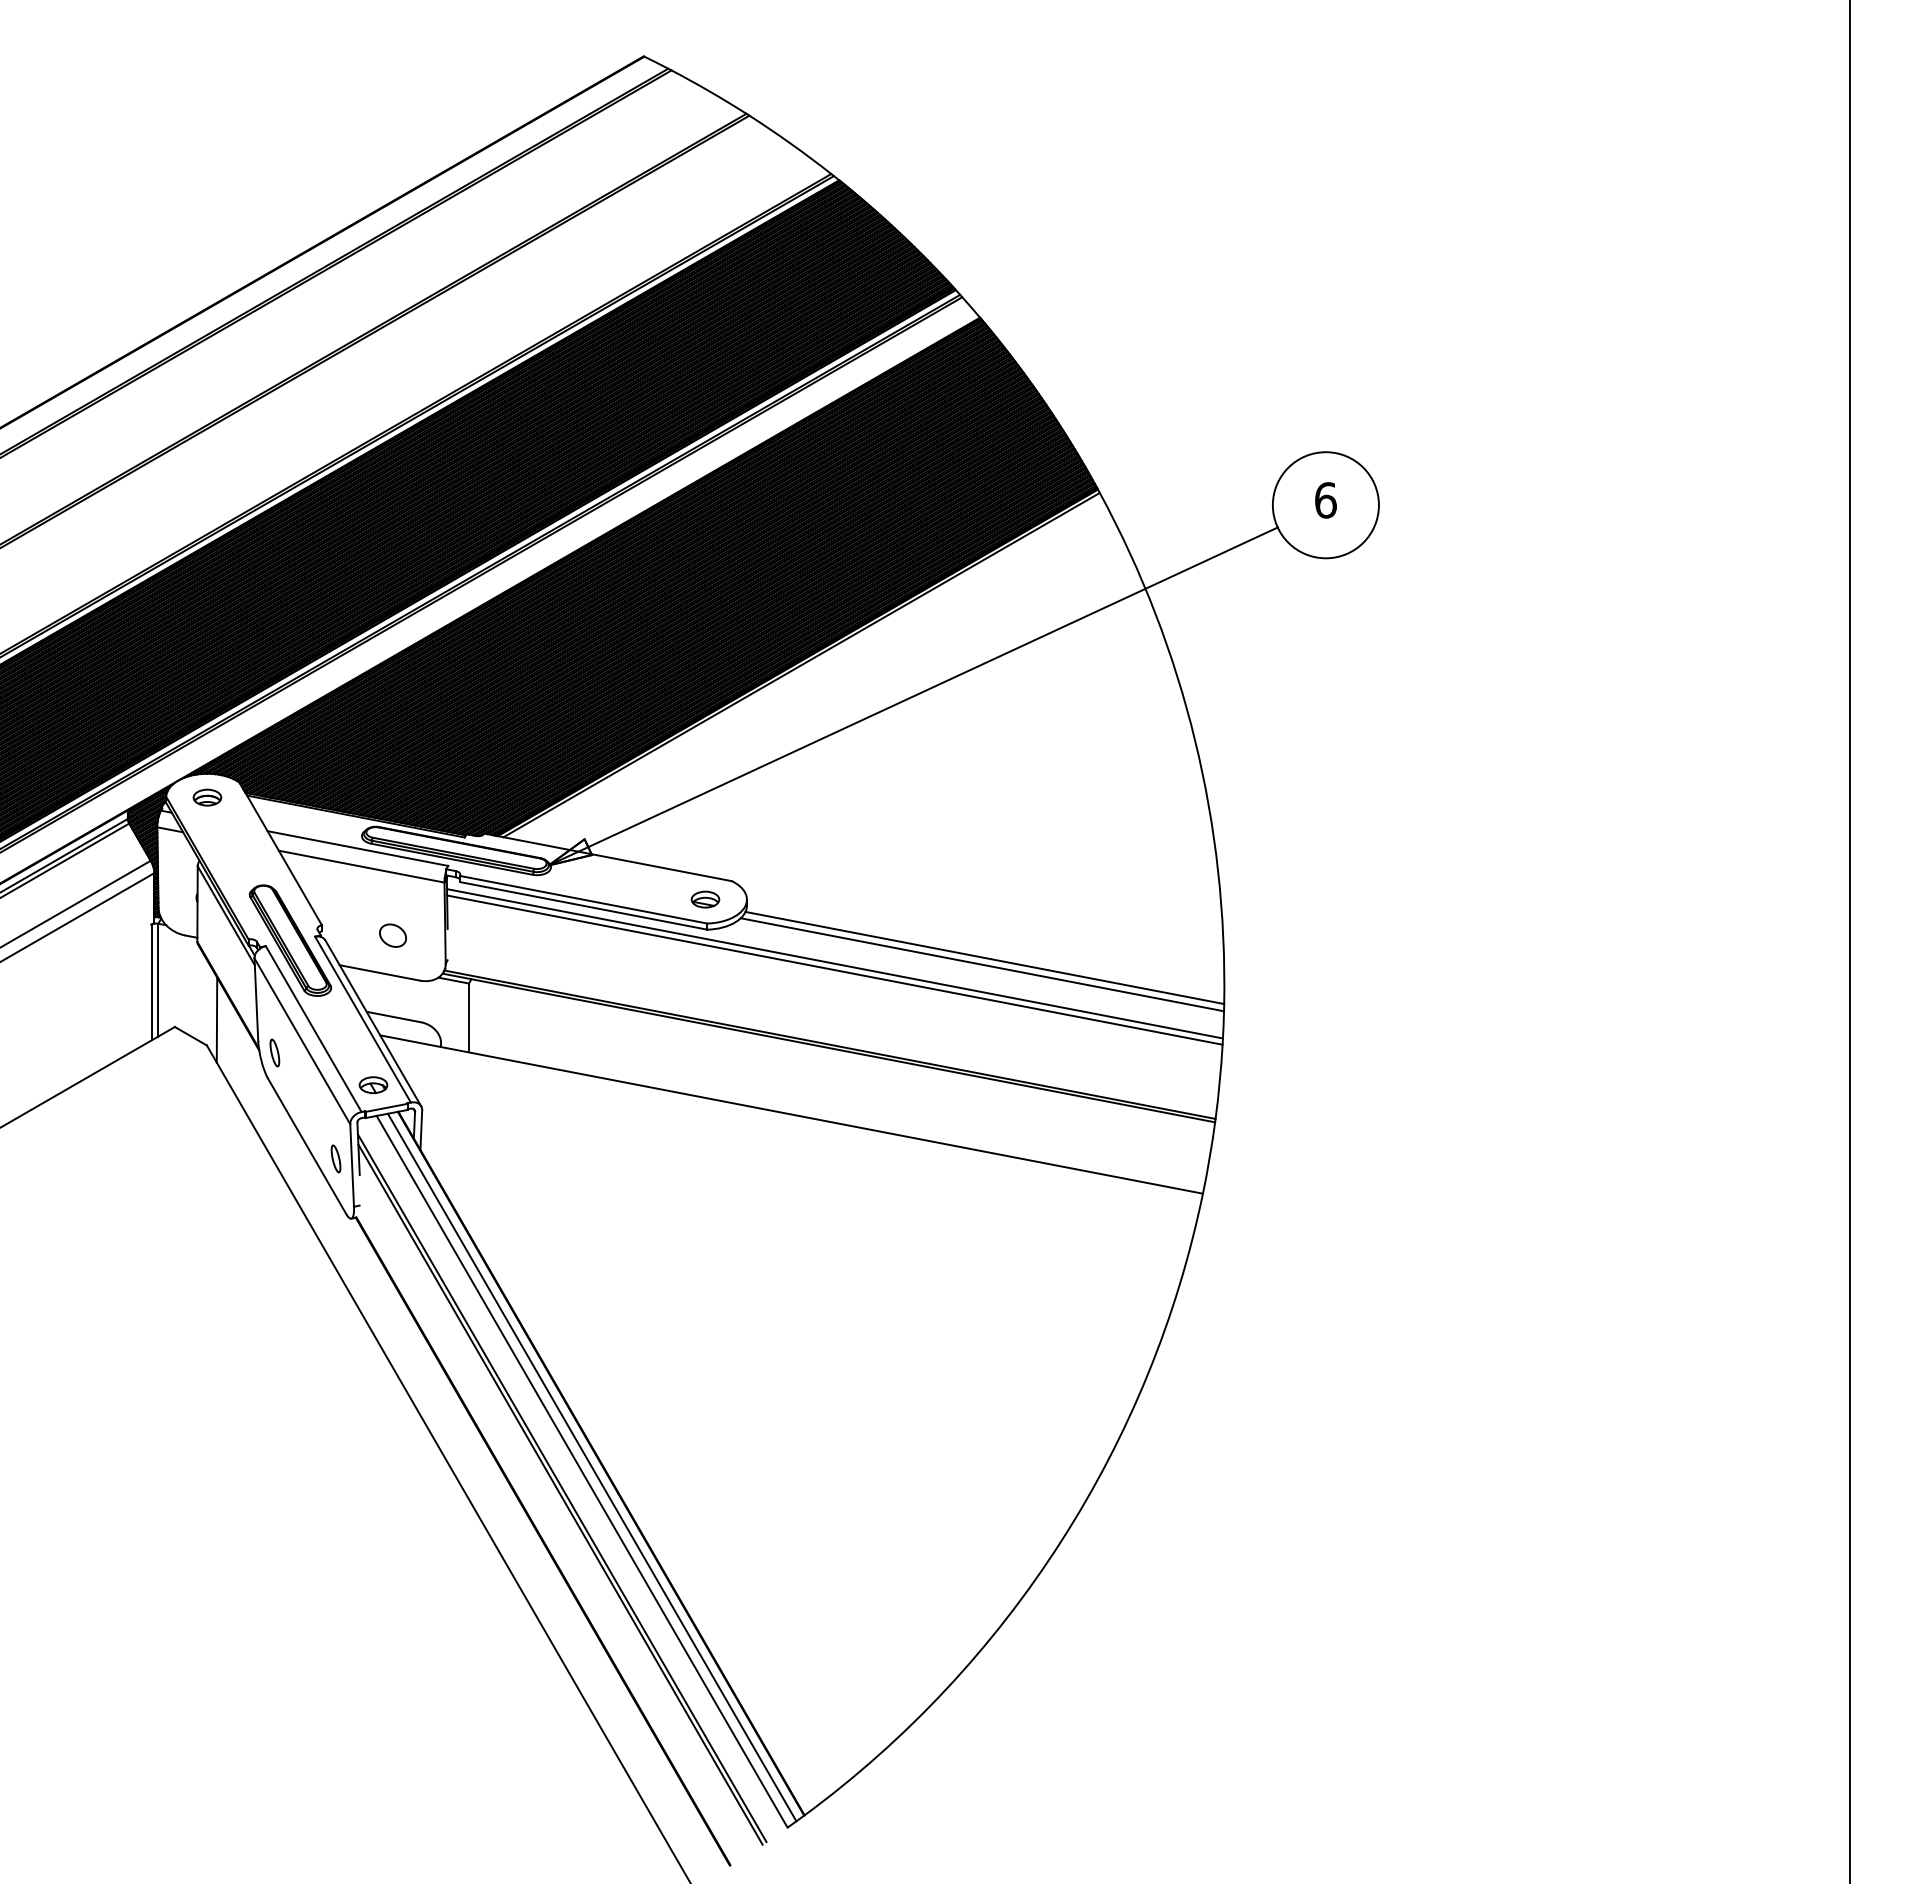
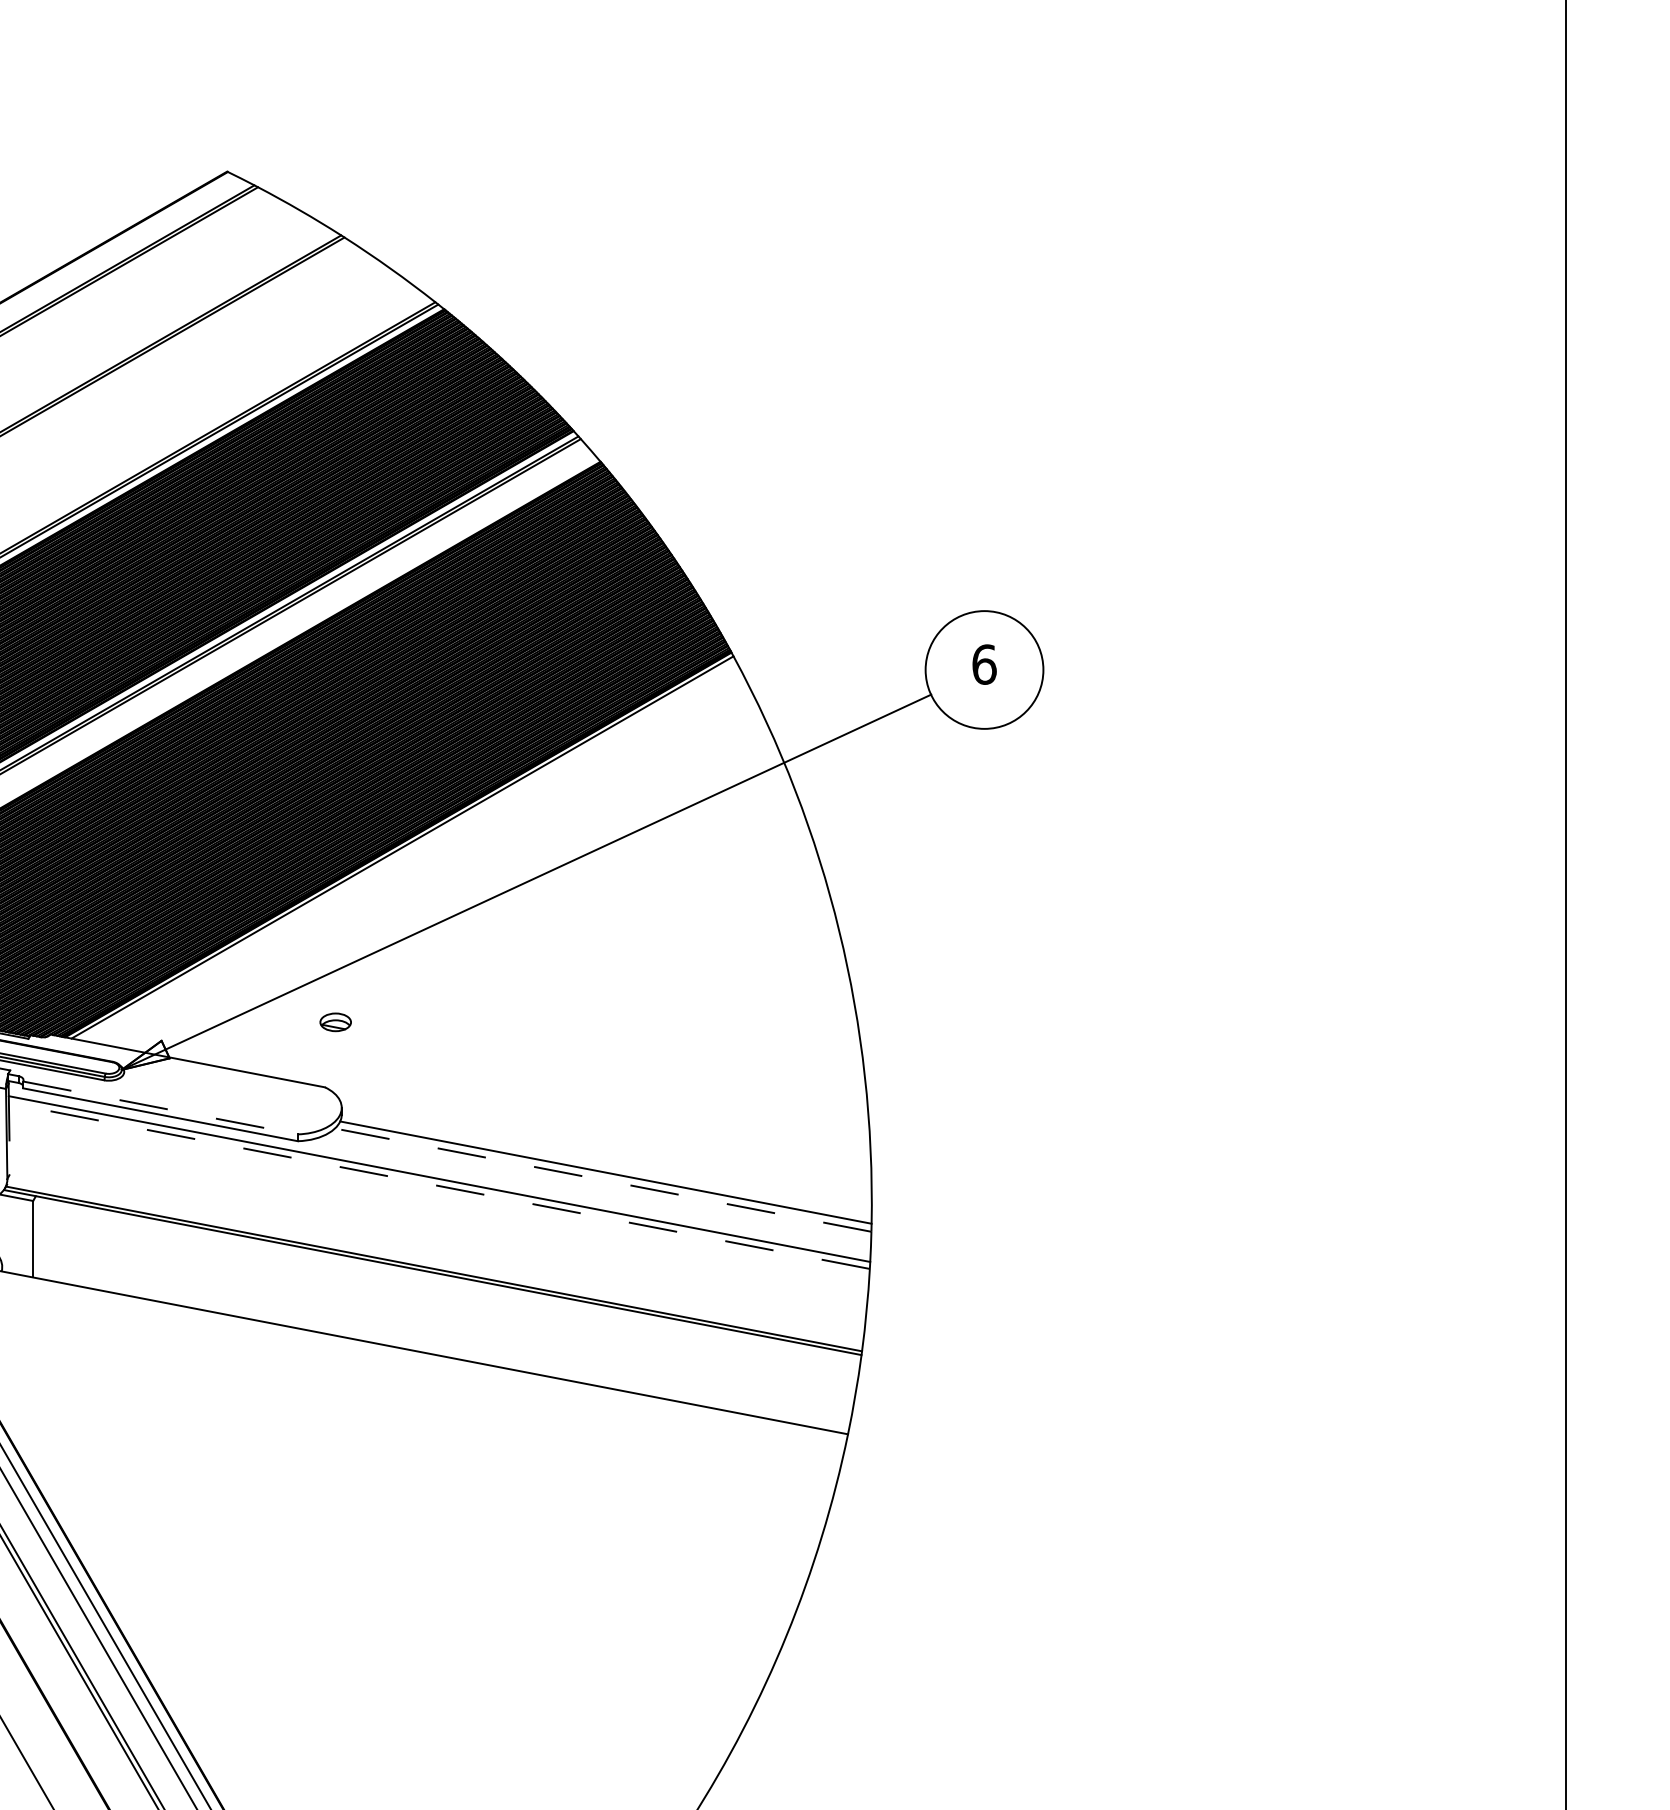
line: (583, 899) -> (160, 1107), solid -> dashed
part: (705, 899) -> (335, 1022), moved
line: (981, 964) -> (602, 1179), solid -> dashed
line: (834, 970) -> (438, 1186), solid -> dashed

